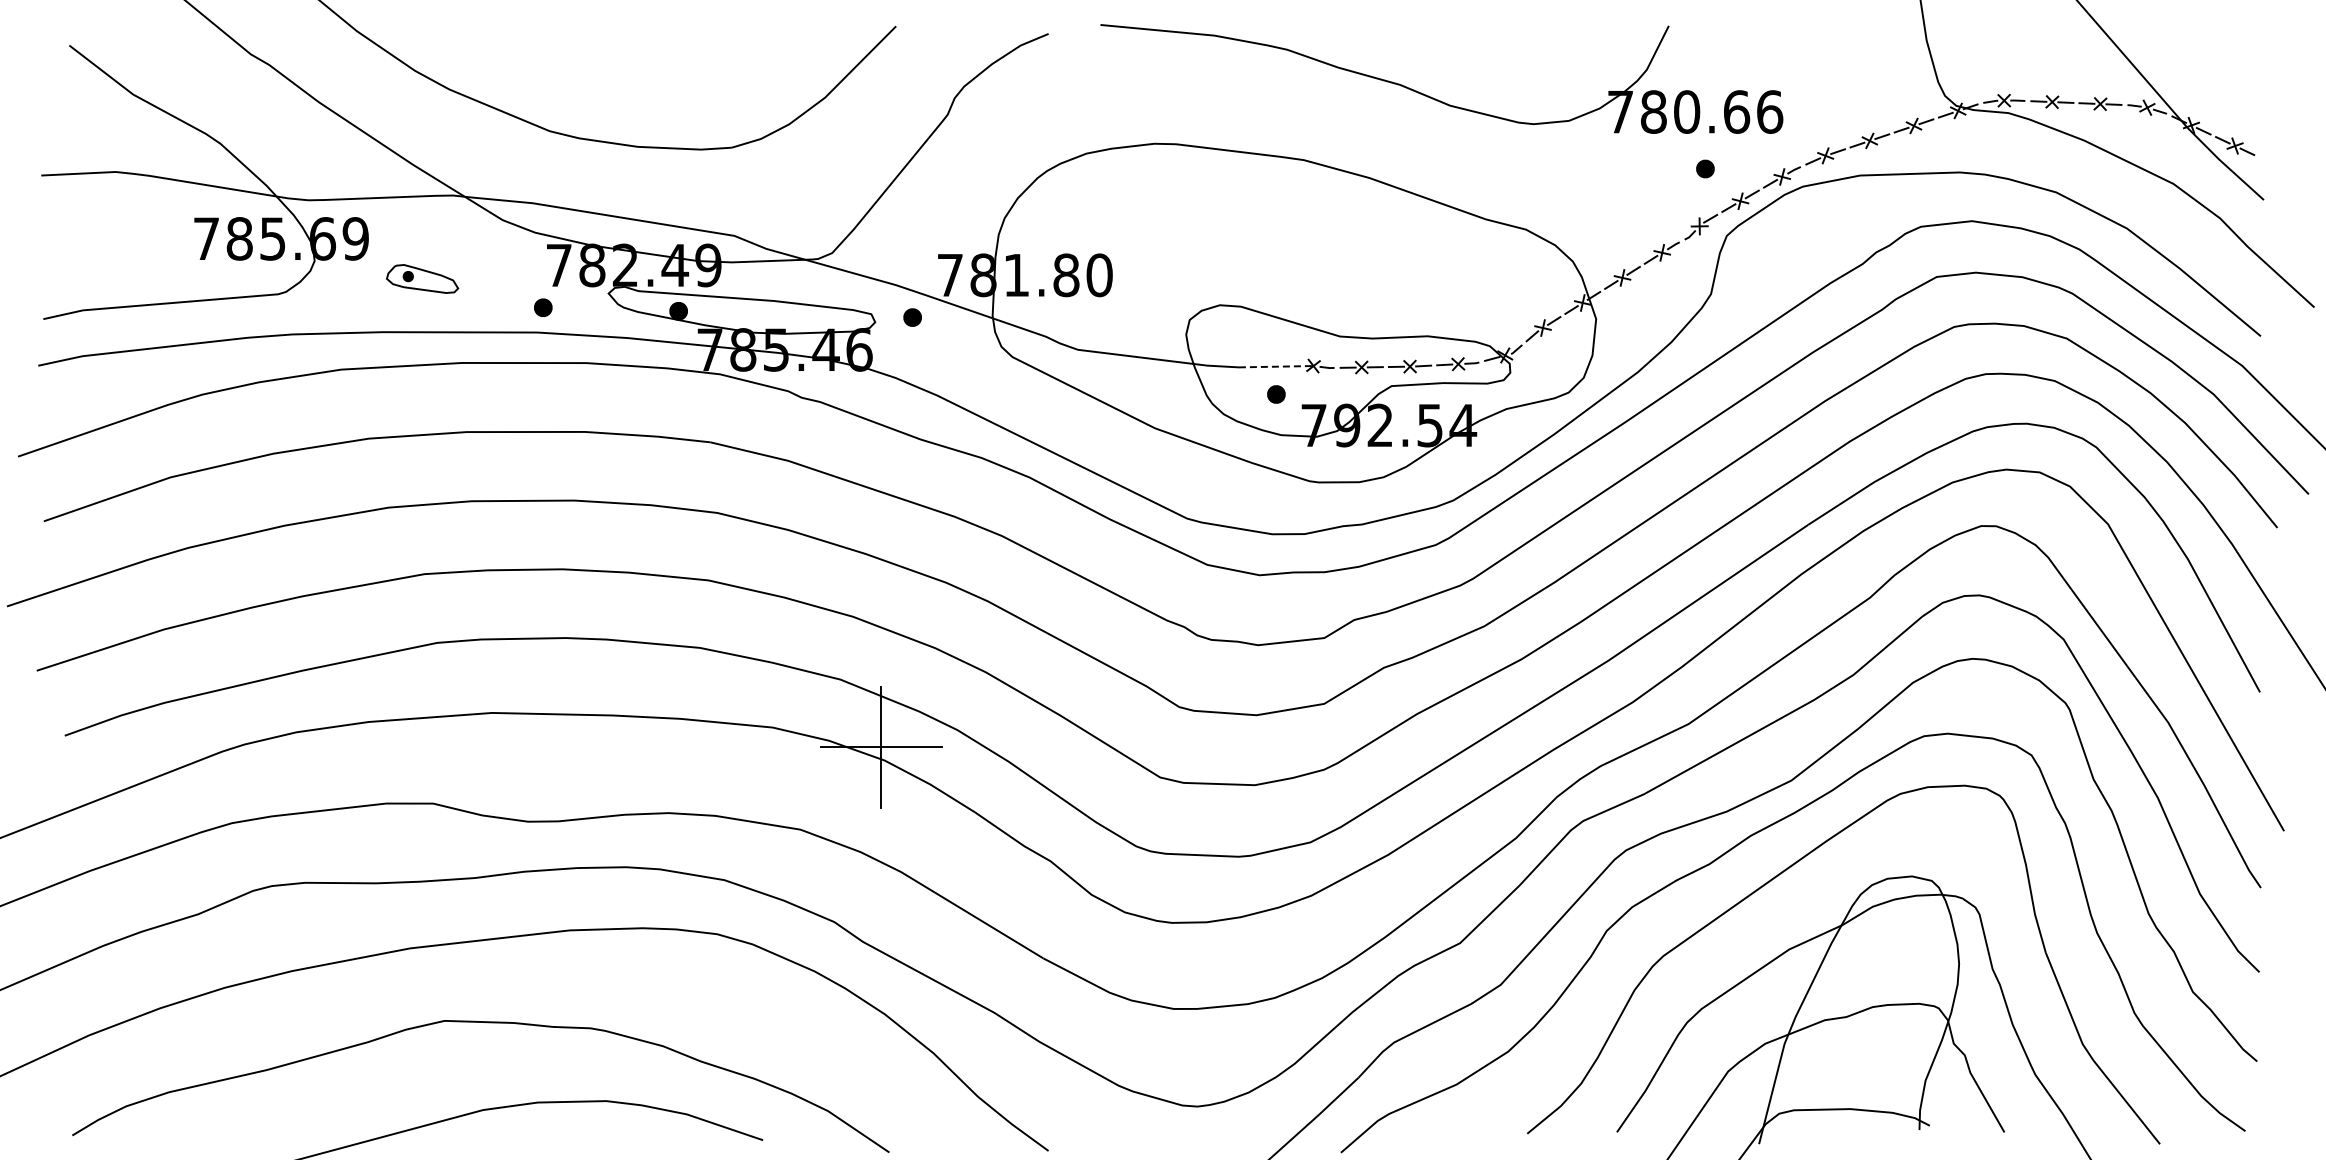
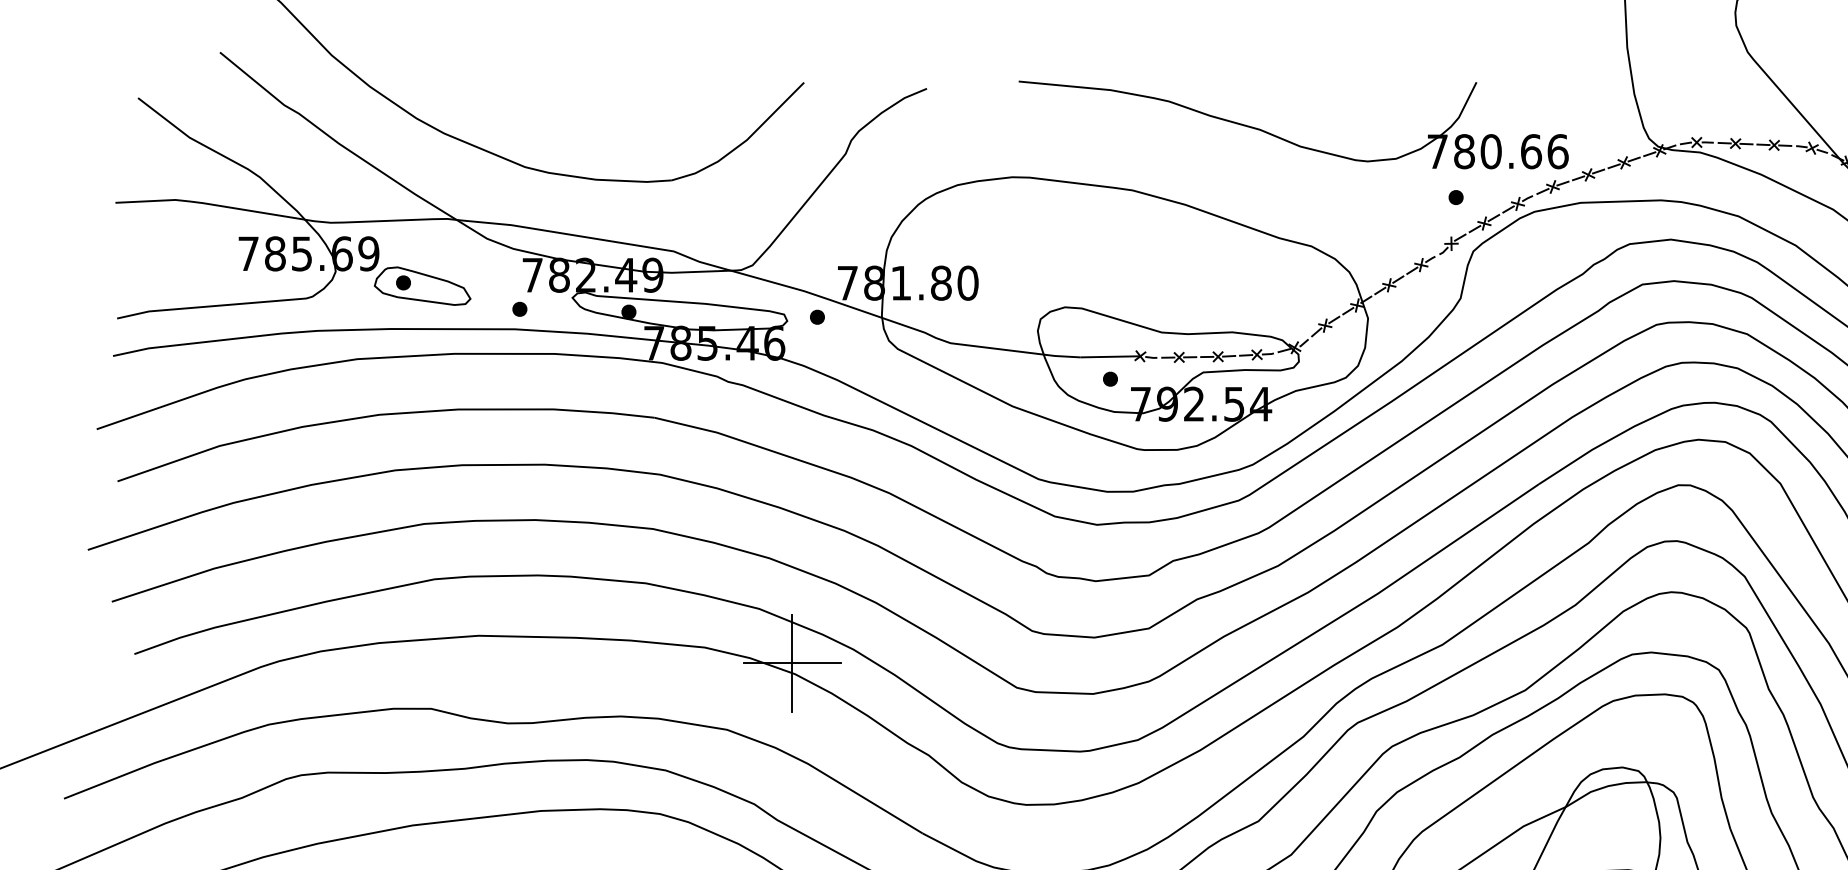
part: (1431, 96) -> (1285, 139), moved
part: (422, 278) -> (422, 285), size x1.67
line: (1276, 366) -> (1110, 356), dashed -> solid

